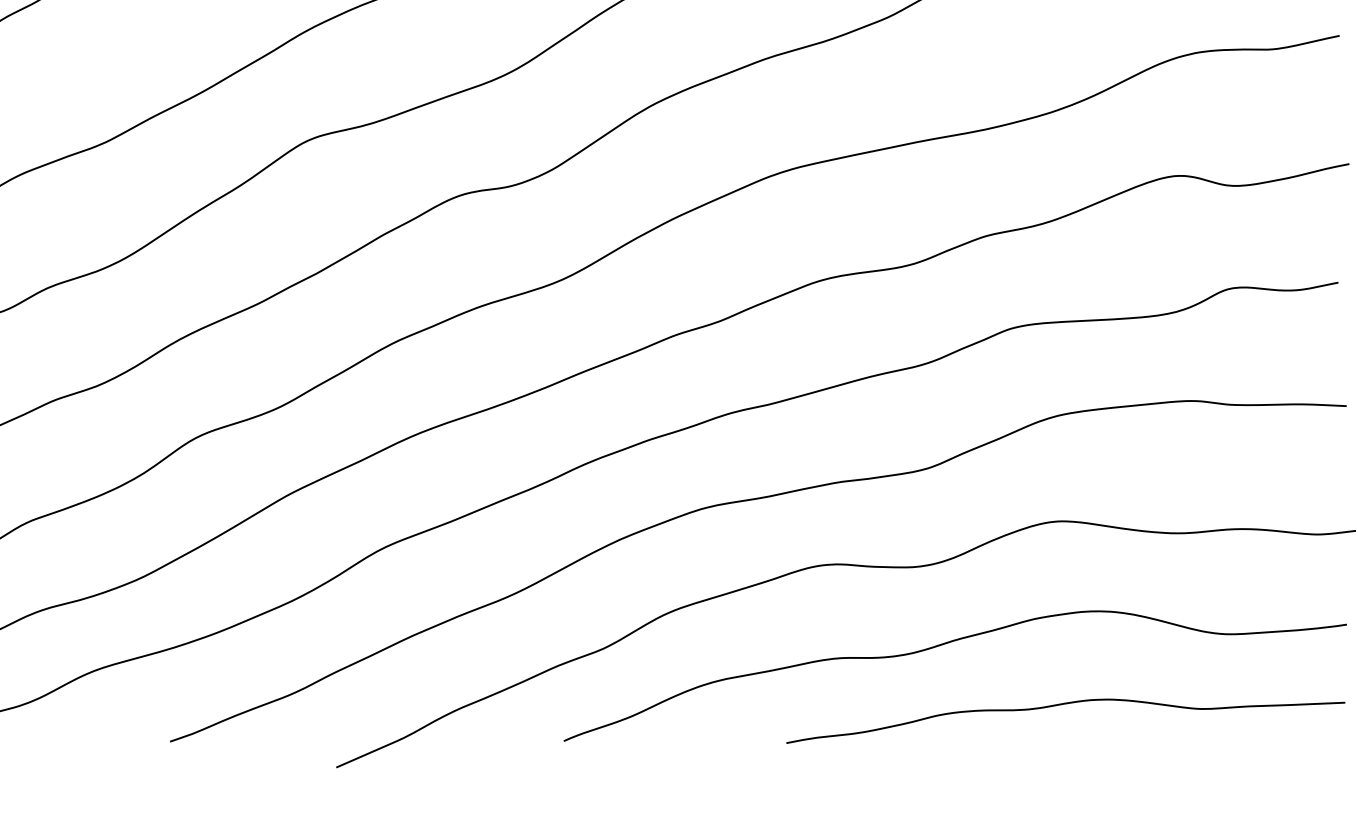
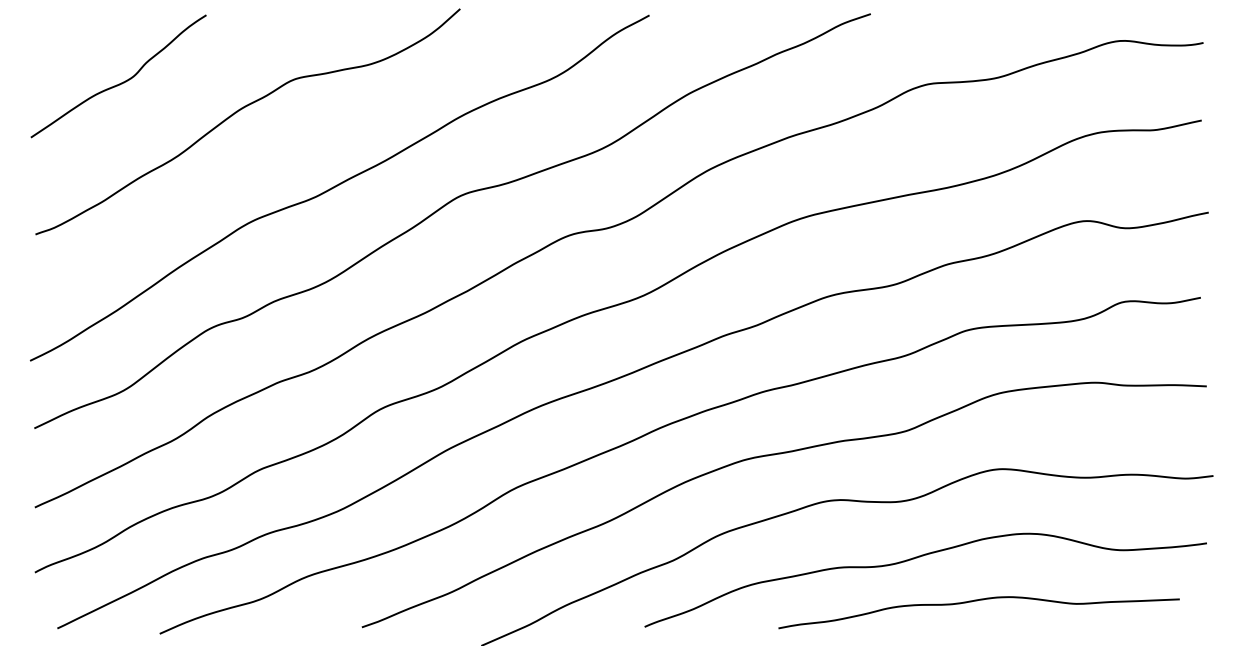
curve: (1063, 705) -> (977, 601), moved

